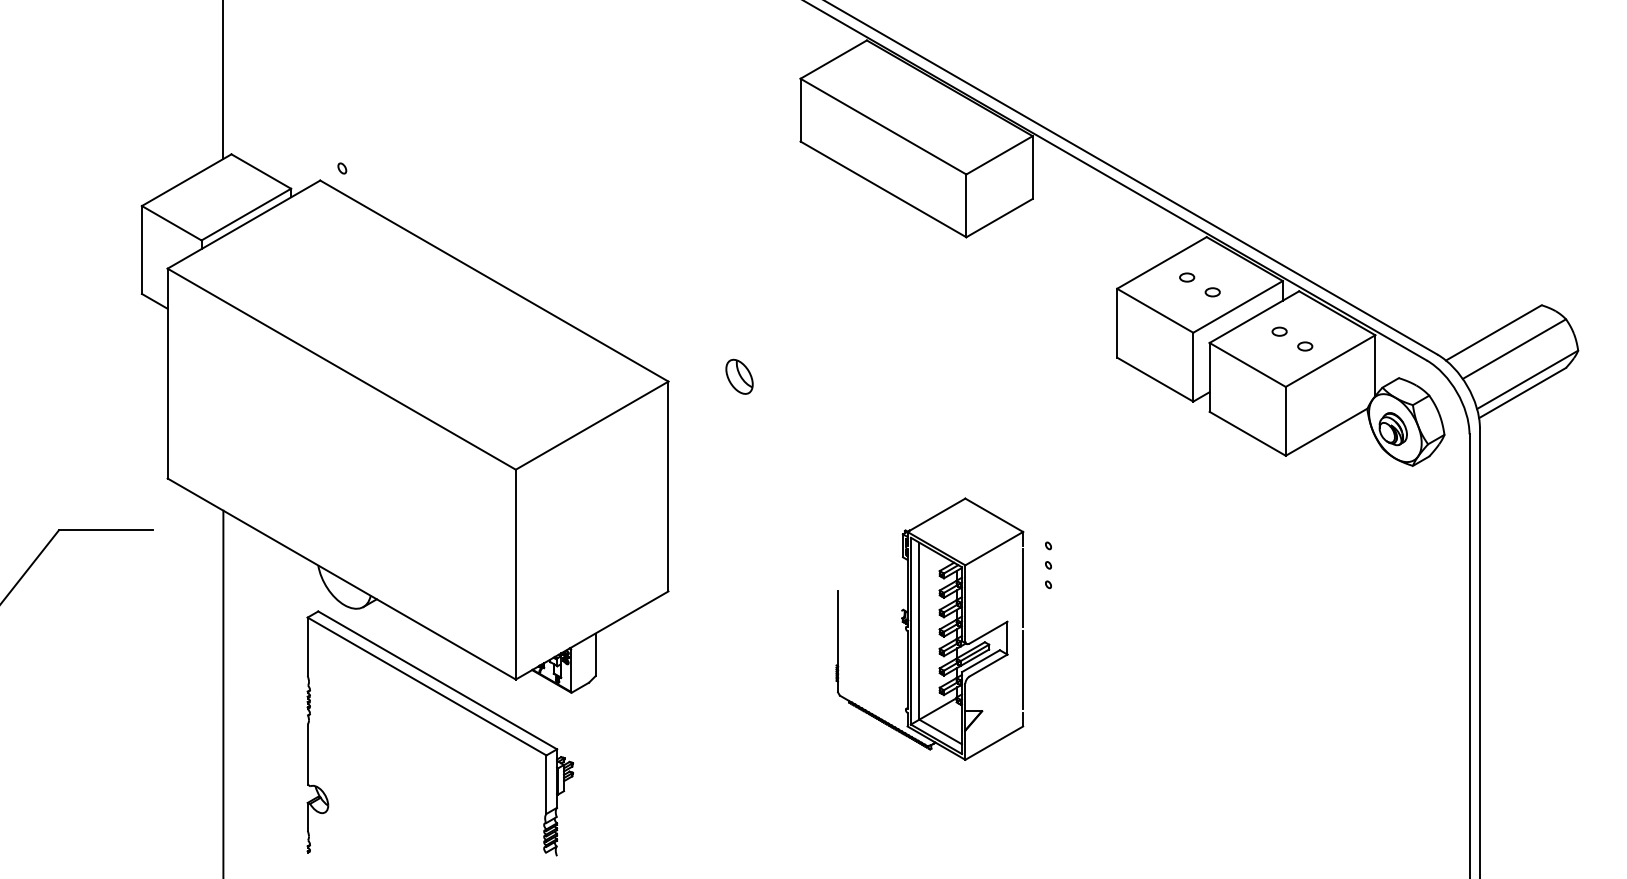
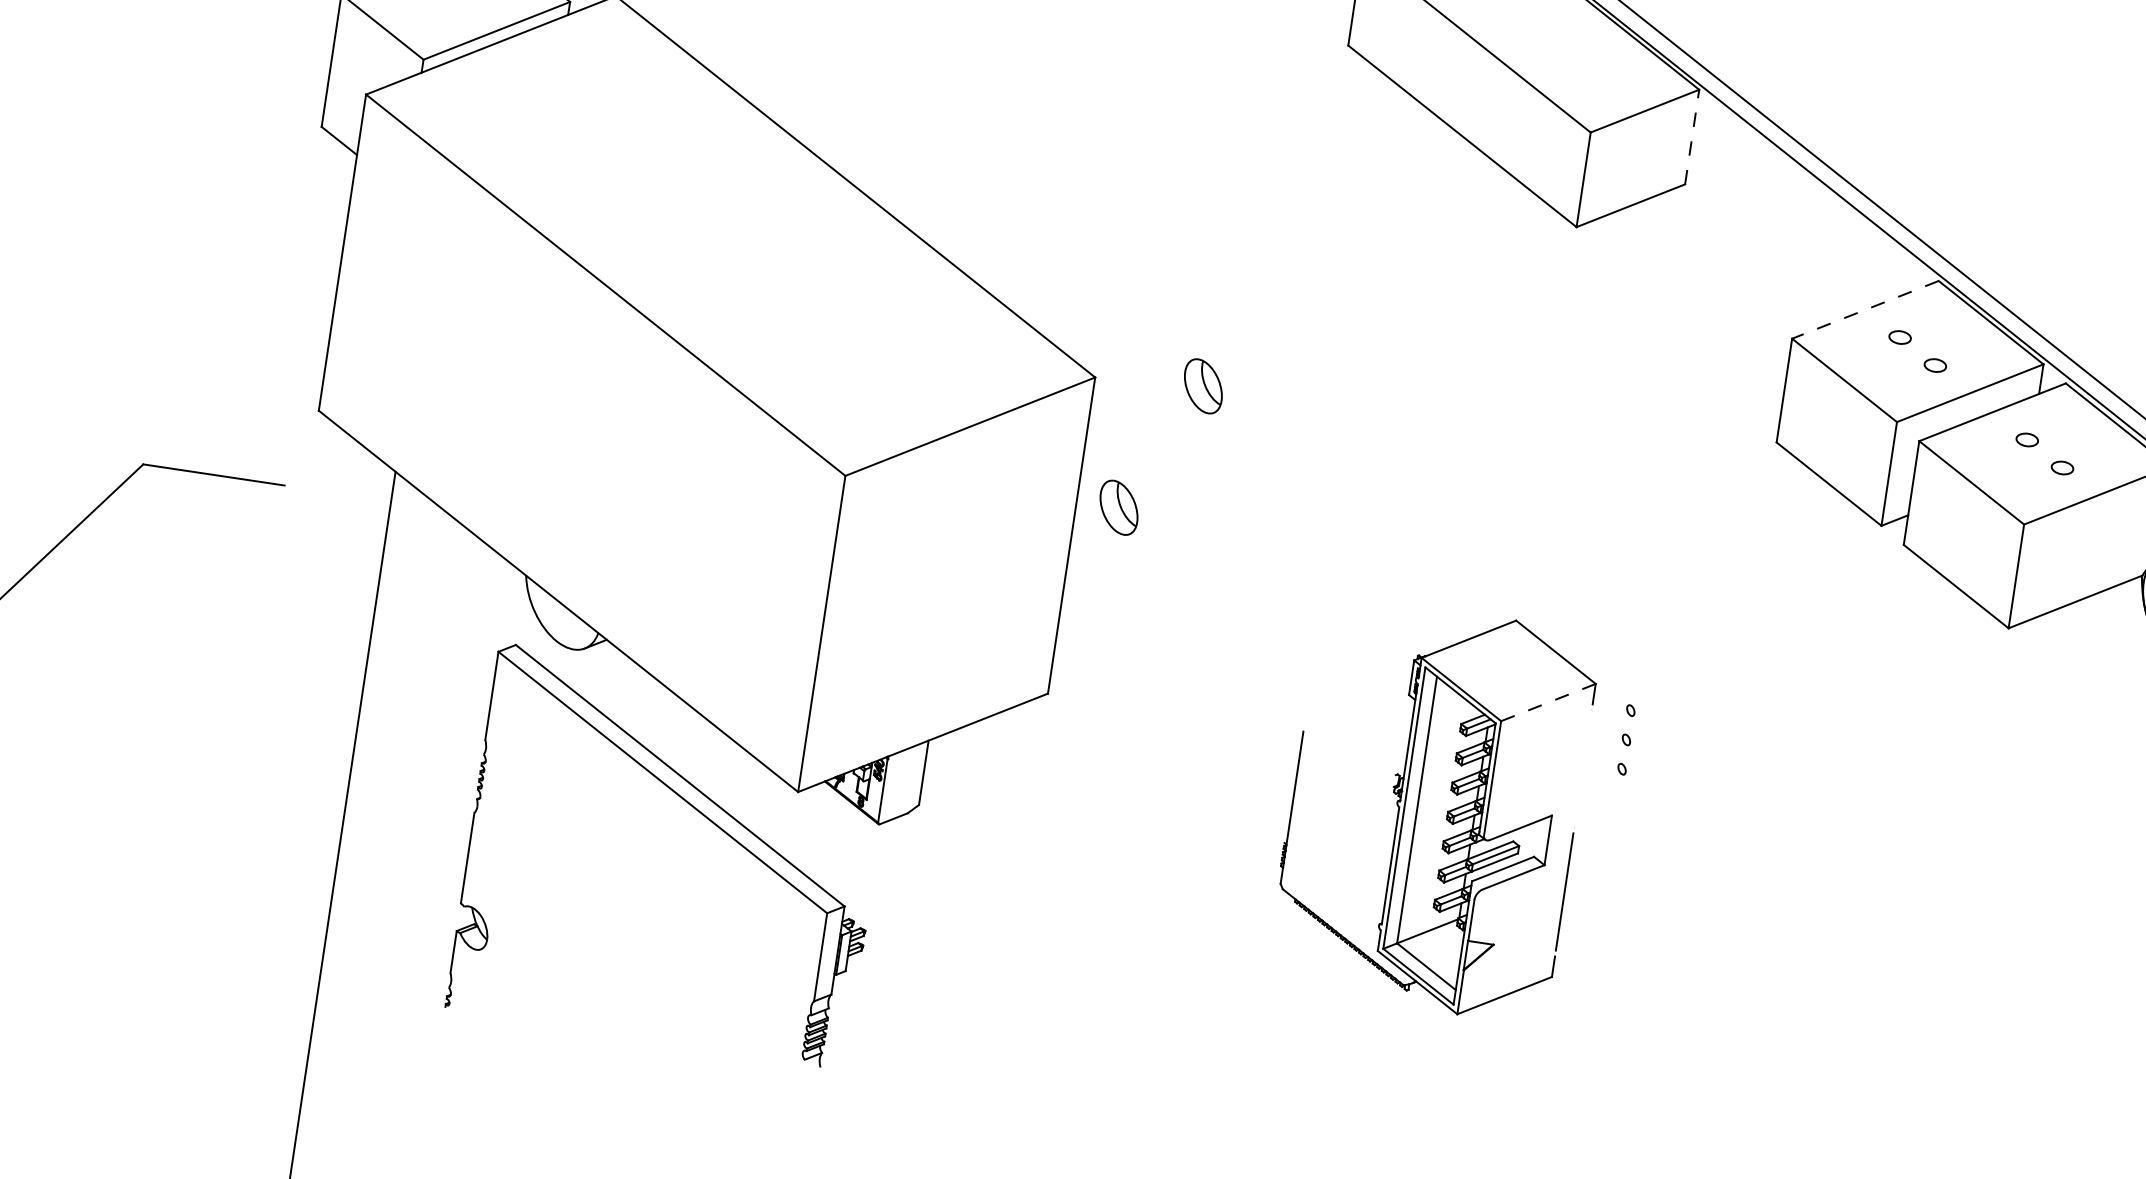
line: (1032, 167) -> (1691, 136), solid -> dashed
line: (1161, 262) -> (1864, 309), solid -> dashed
part: (696, 463) -> (1119, 507), added
line: (993, 548) -> (1547, 702), solid -> dashed
line: (1023, 588) -> (1583, 769), removed

